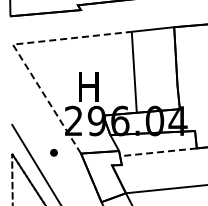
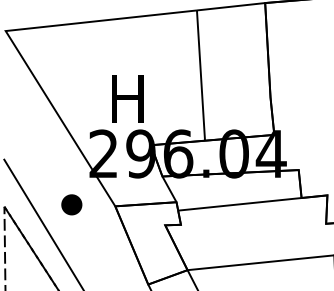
line: (15, 48) -> (9, 37), dashed -> solid
part: (53, 152) -> (71, 204), size x1.67
line: (158, 152) -> (239, 204), dashed -> solid

